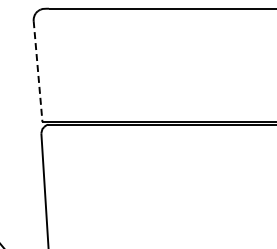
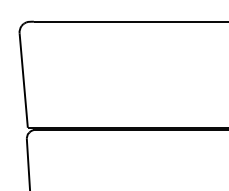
line: (38, 71) -> (24, 80), dashed -> solid

